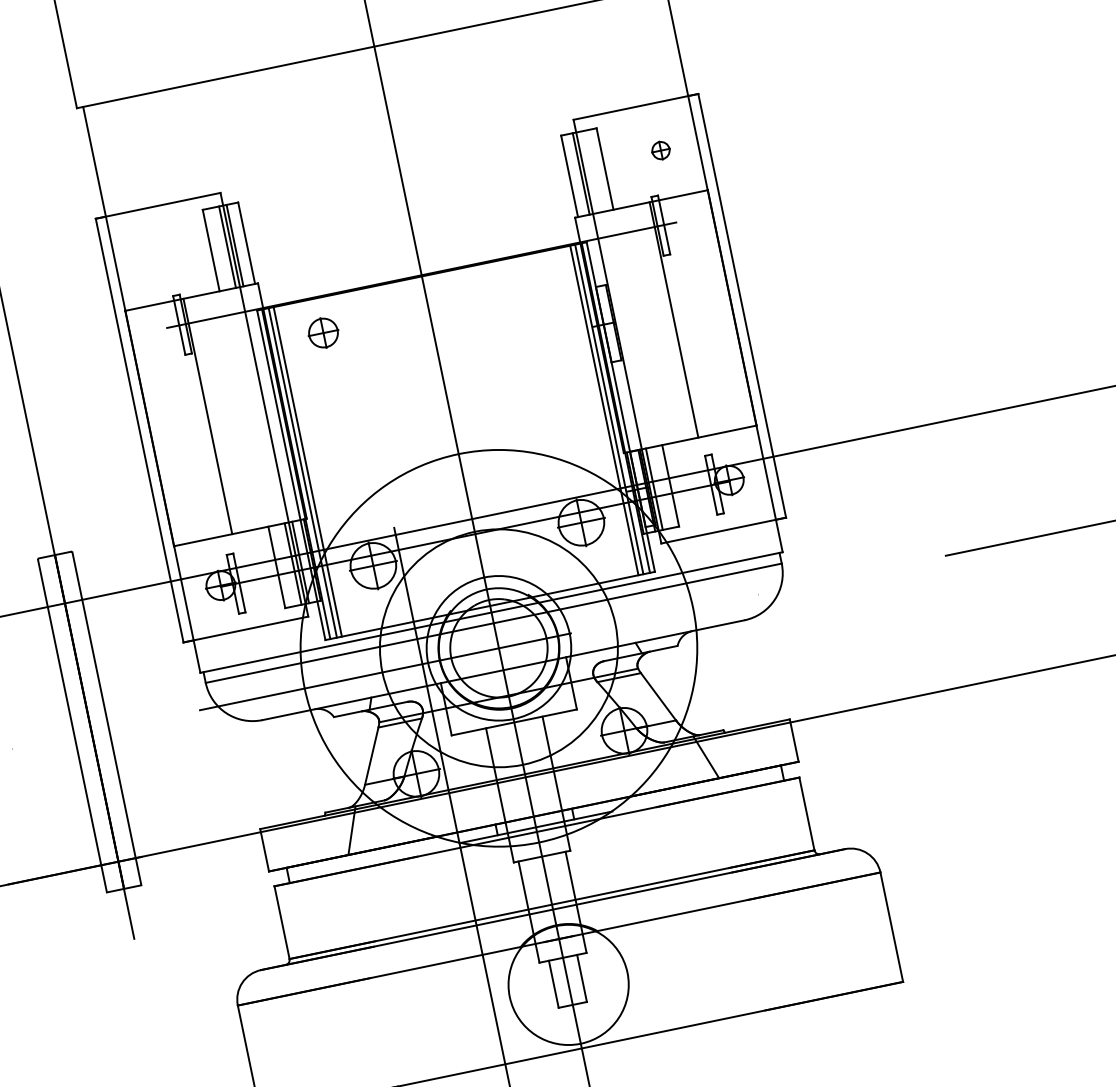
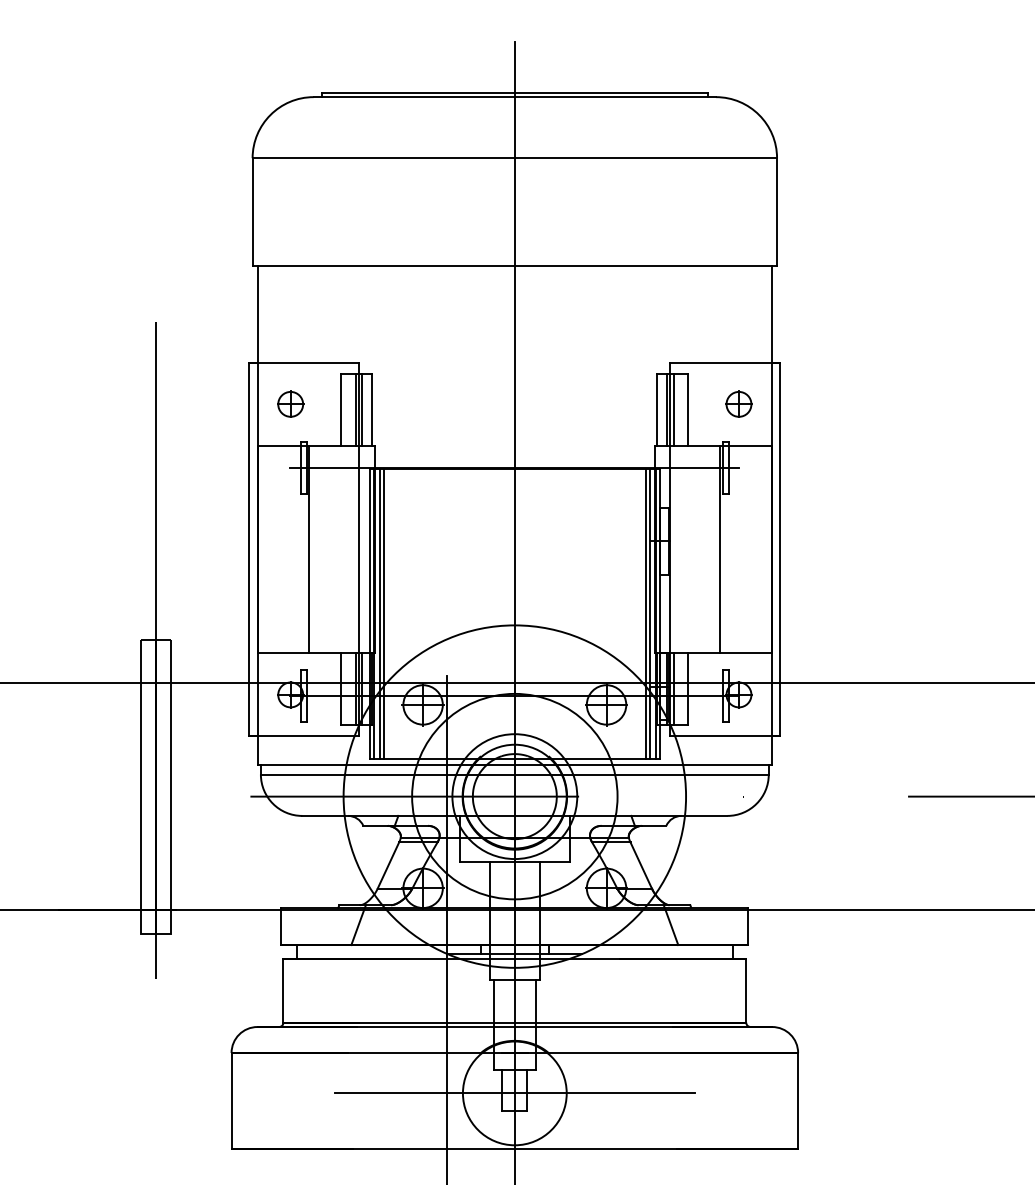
part: (660, 149) -> (738, 403), size x1.67
line: (589, 171) -> (674, 409), added
part: (323, 332) -> (290, 403), moved
line: (568, 985) -> (514, 1093), added

